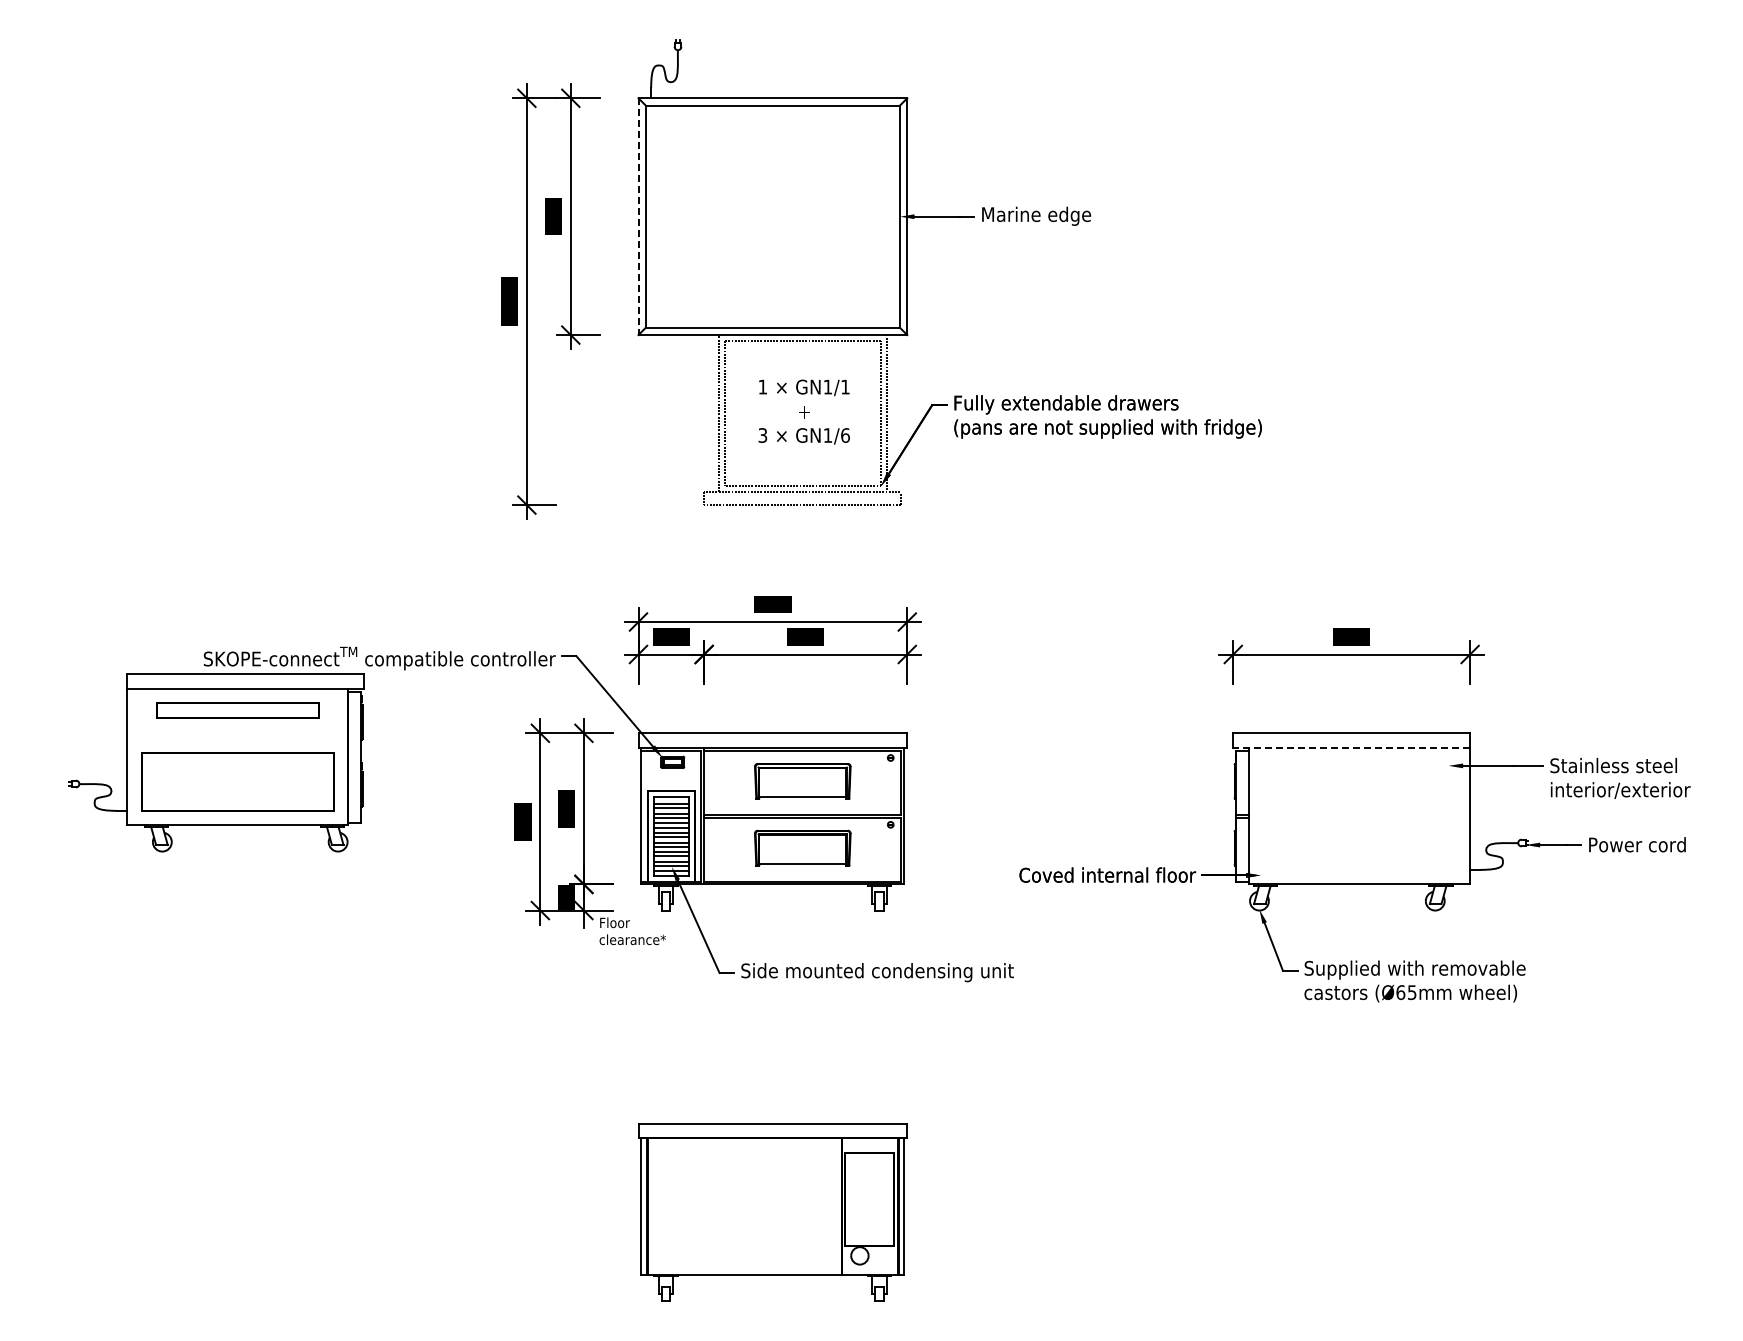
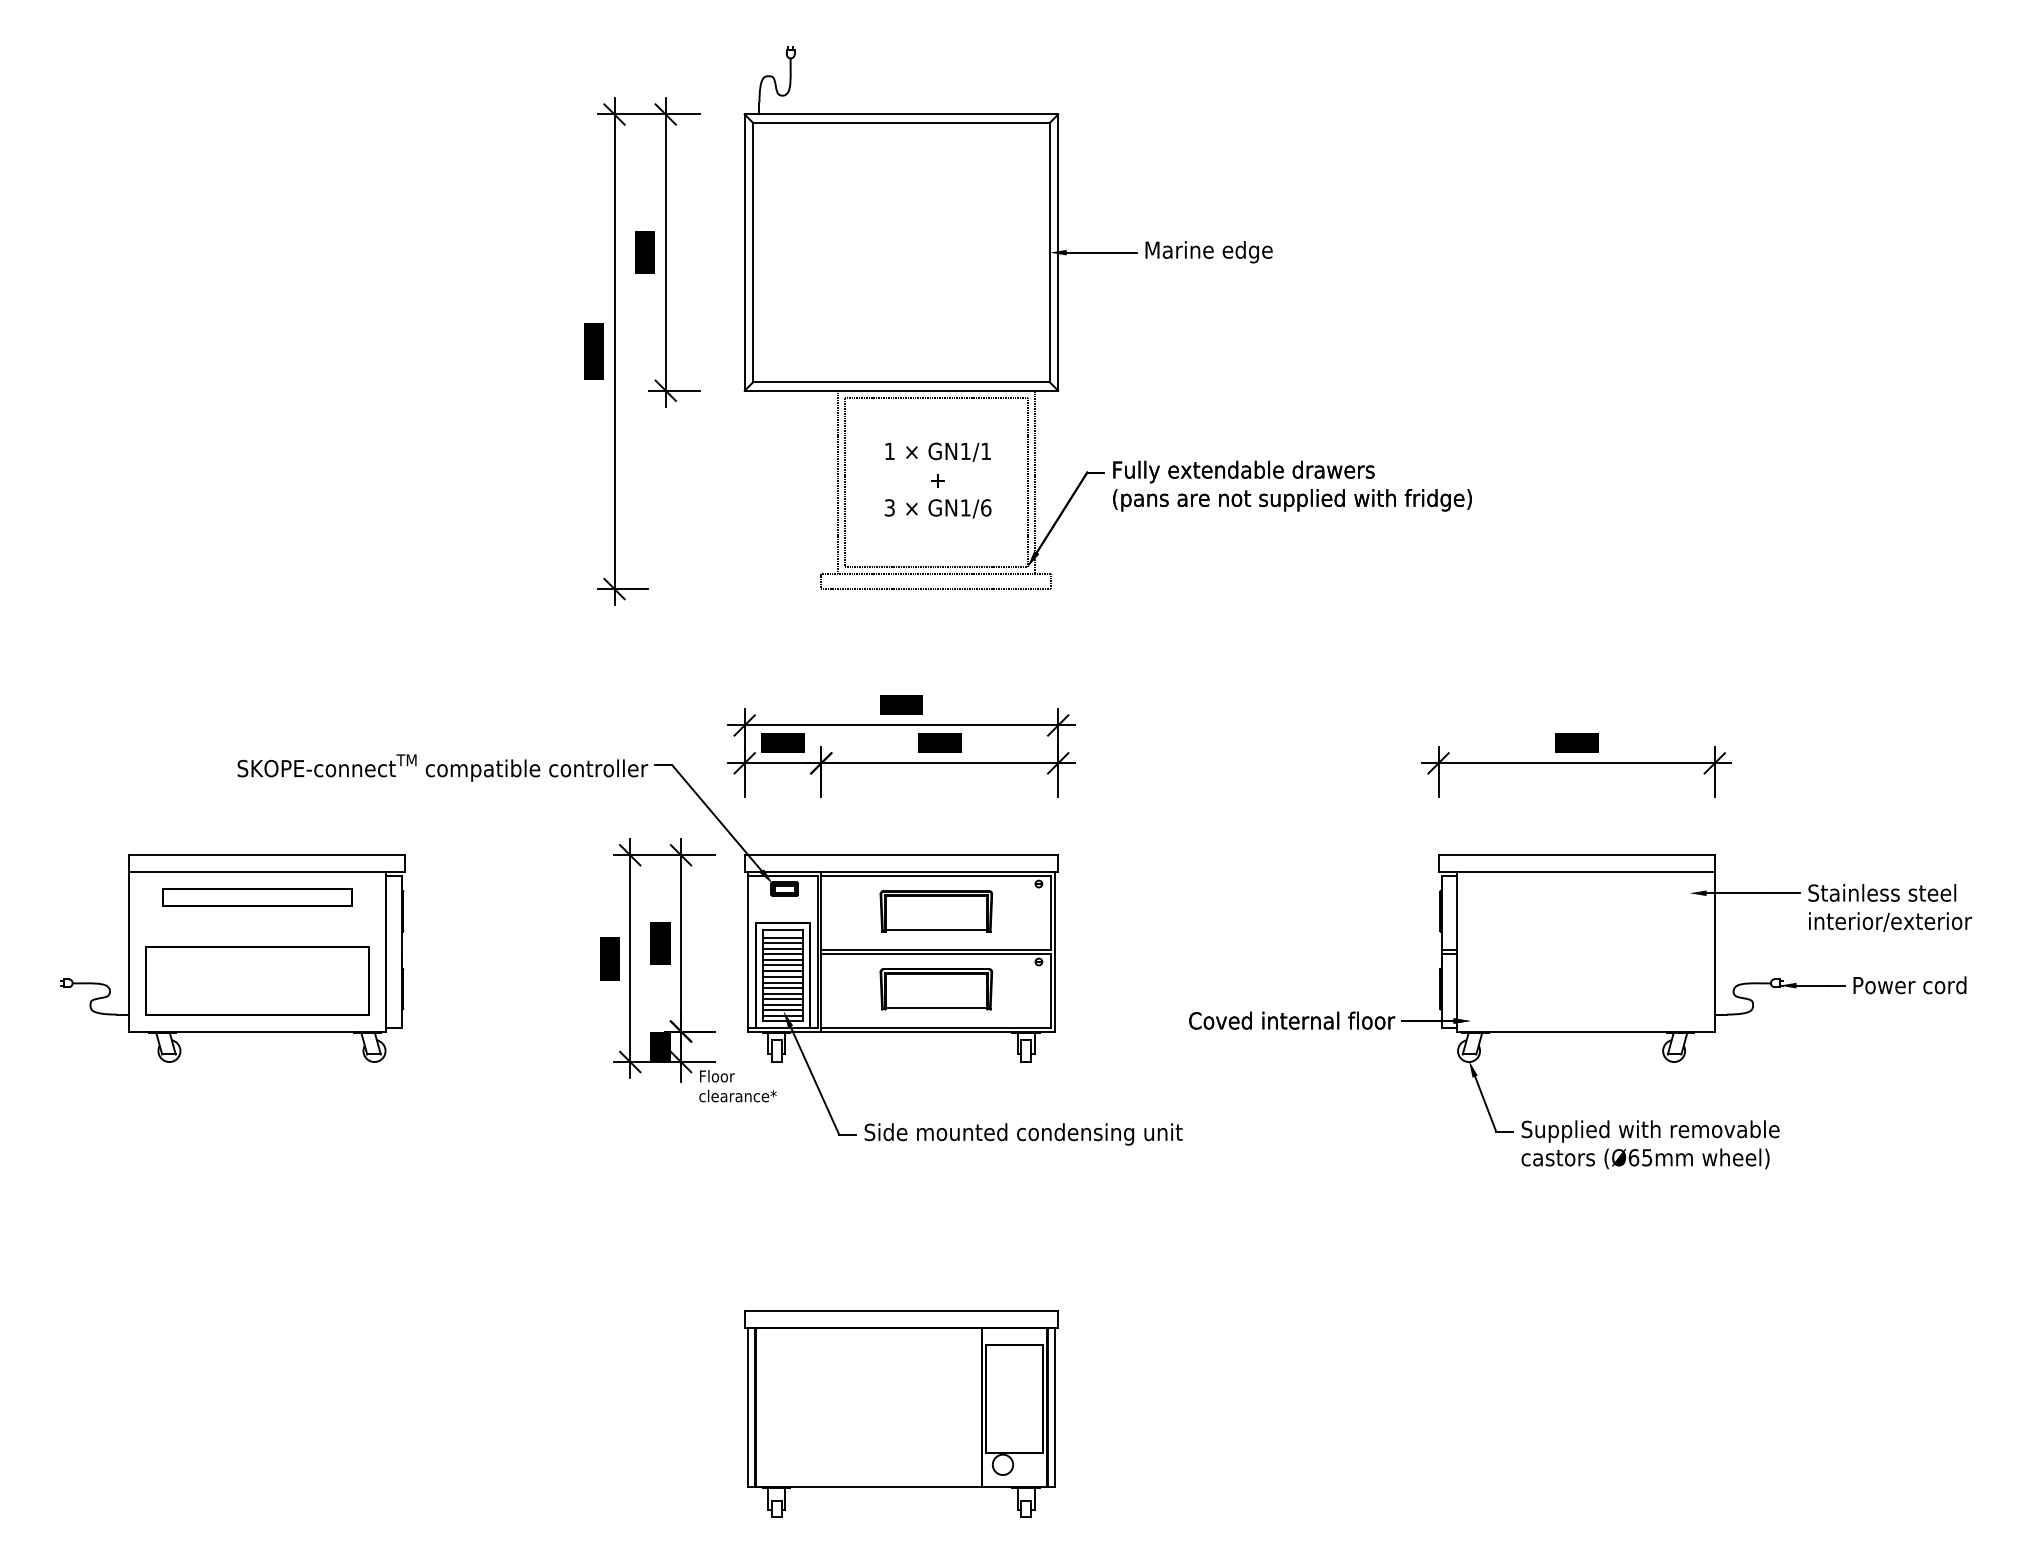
line: (638, 217) -> (744, 253), dashed -> solid
line: (1351, 747) -> (1576, 871), dashed -> solid
part: (216, 762) -> (232, 958), moved

